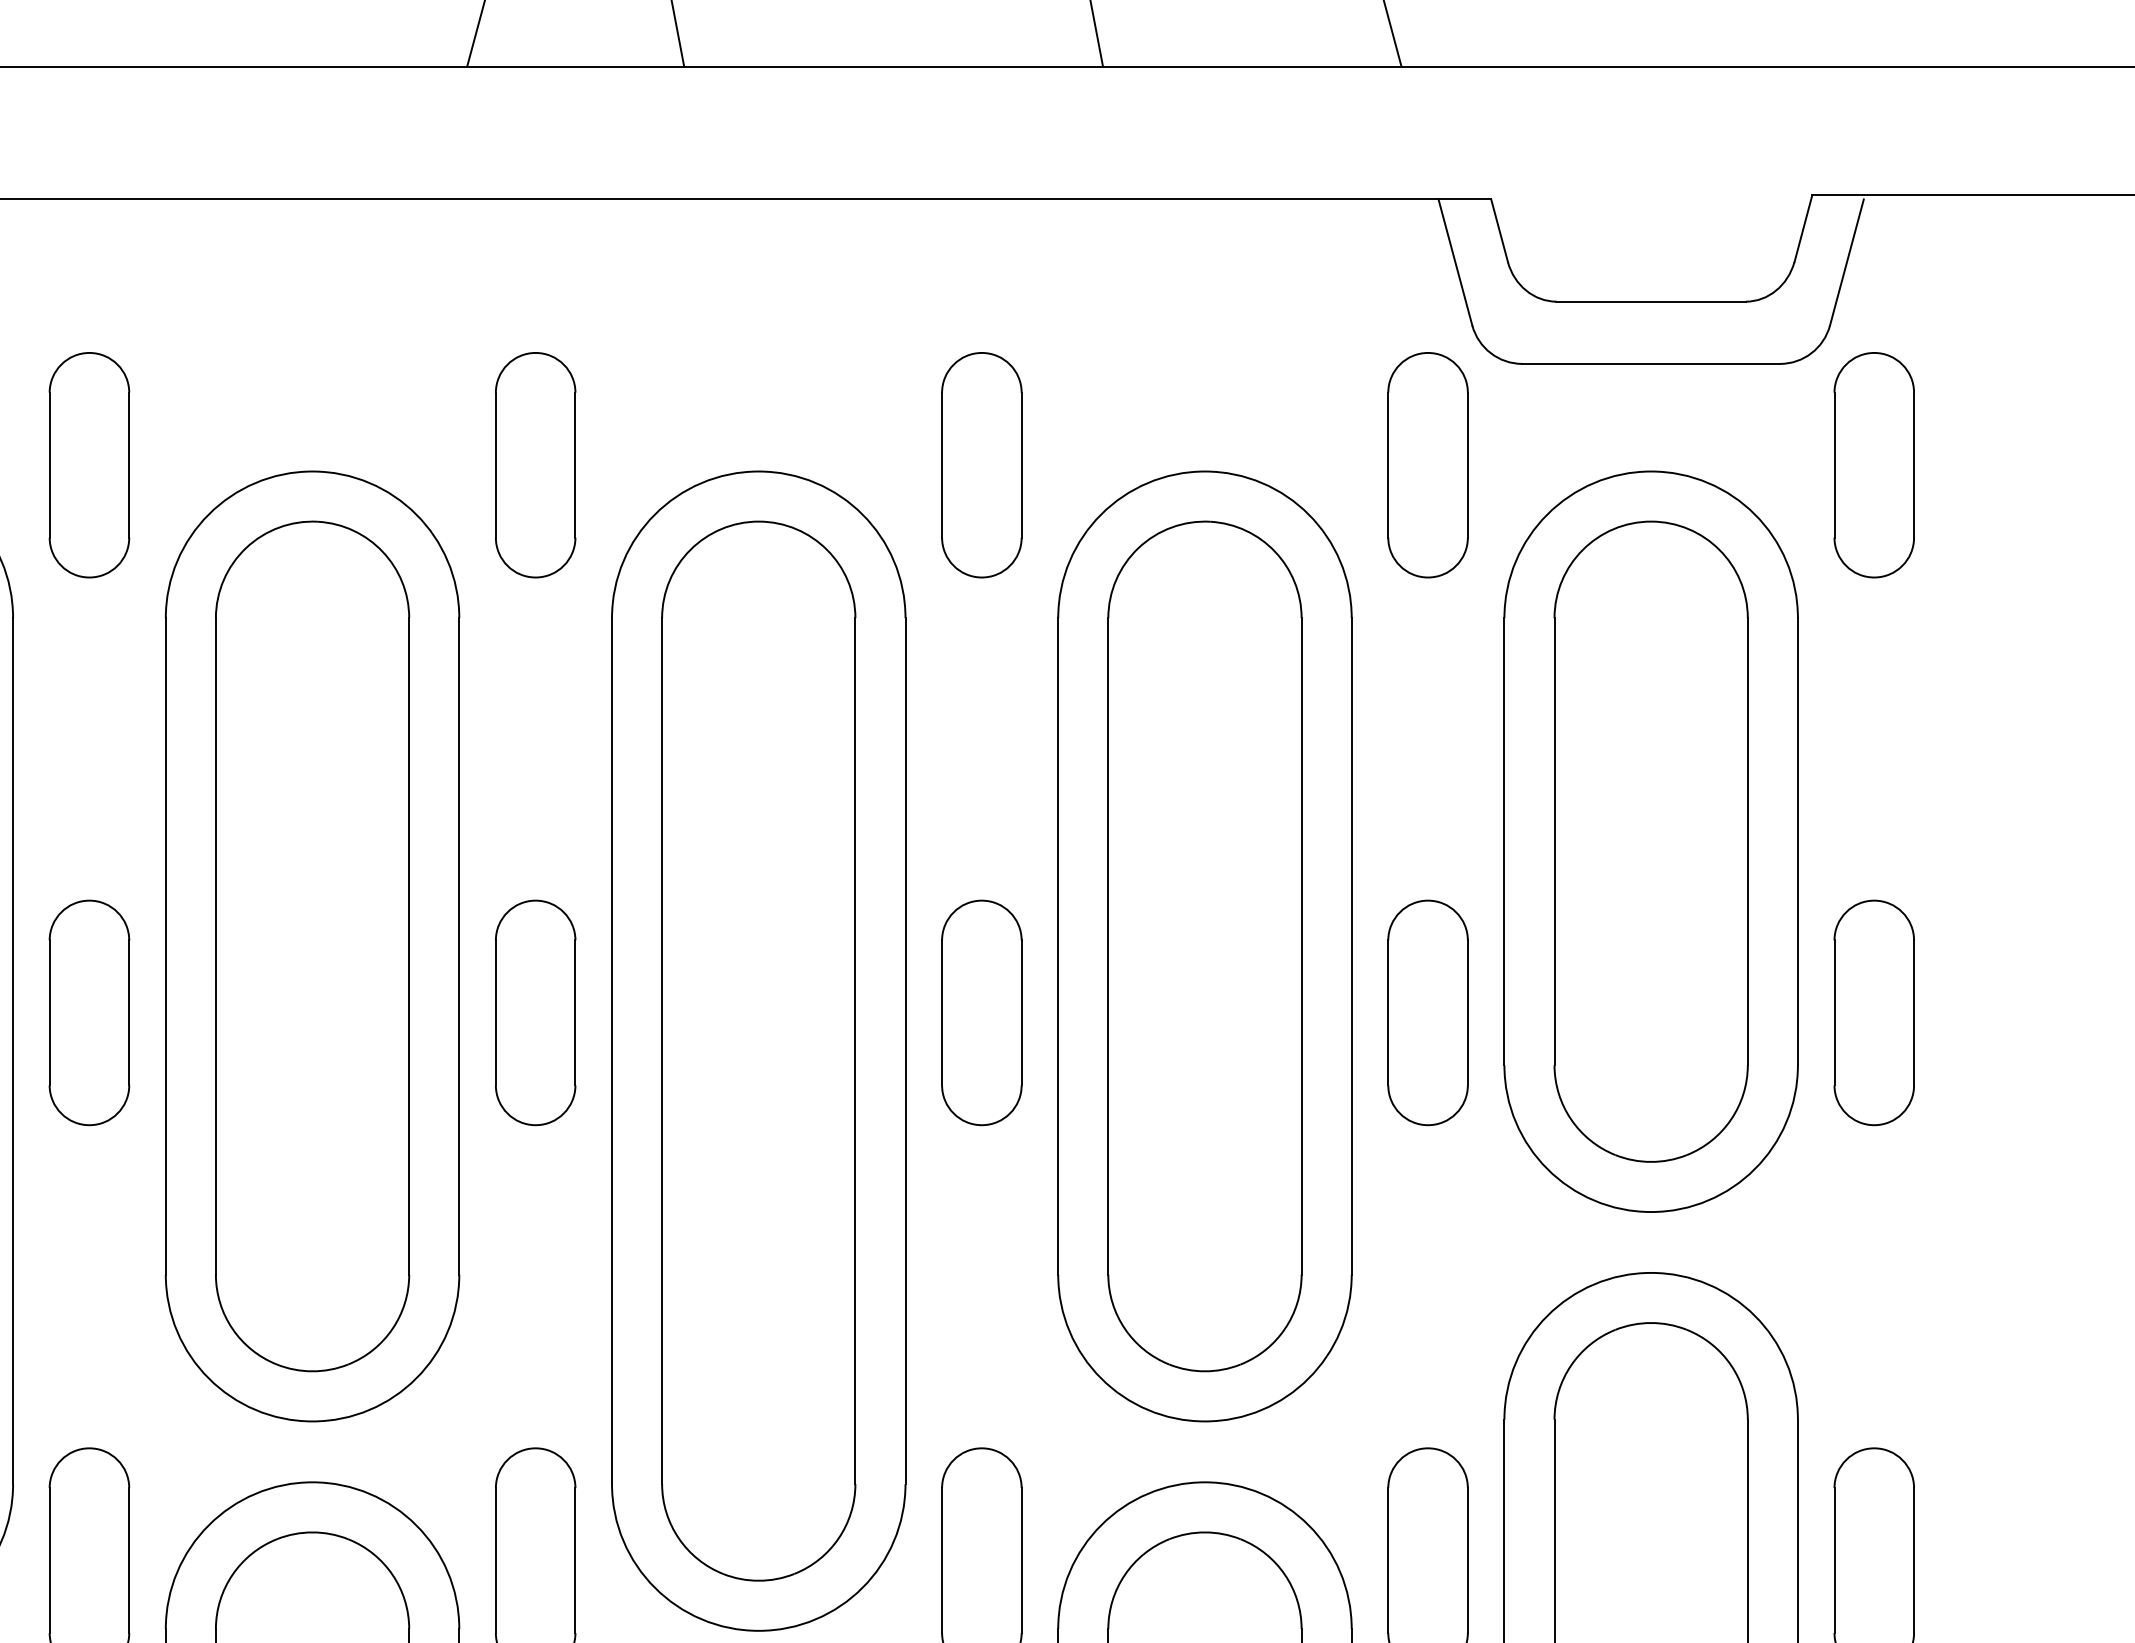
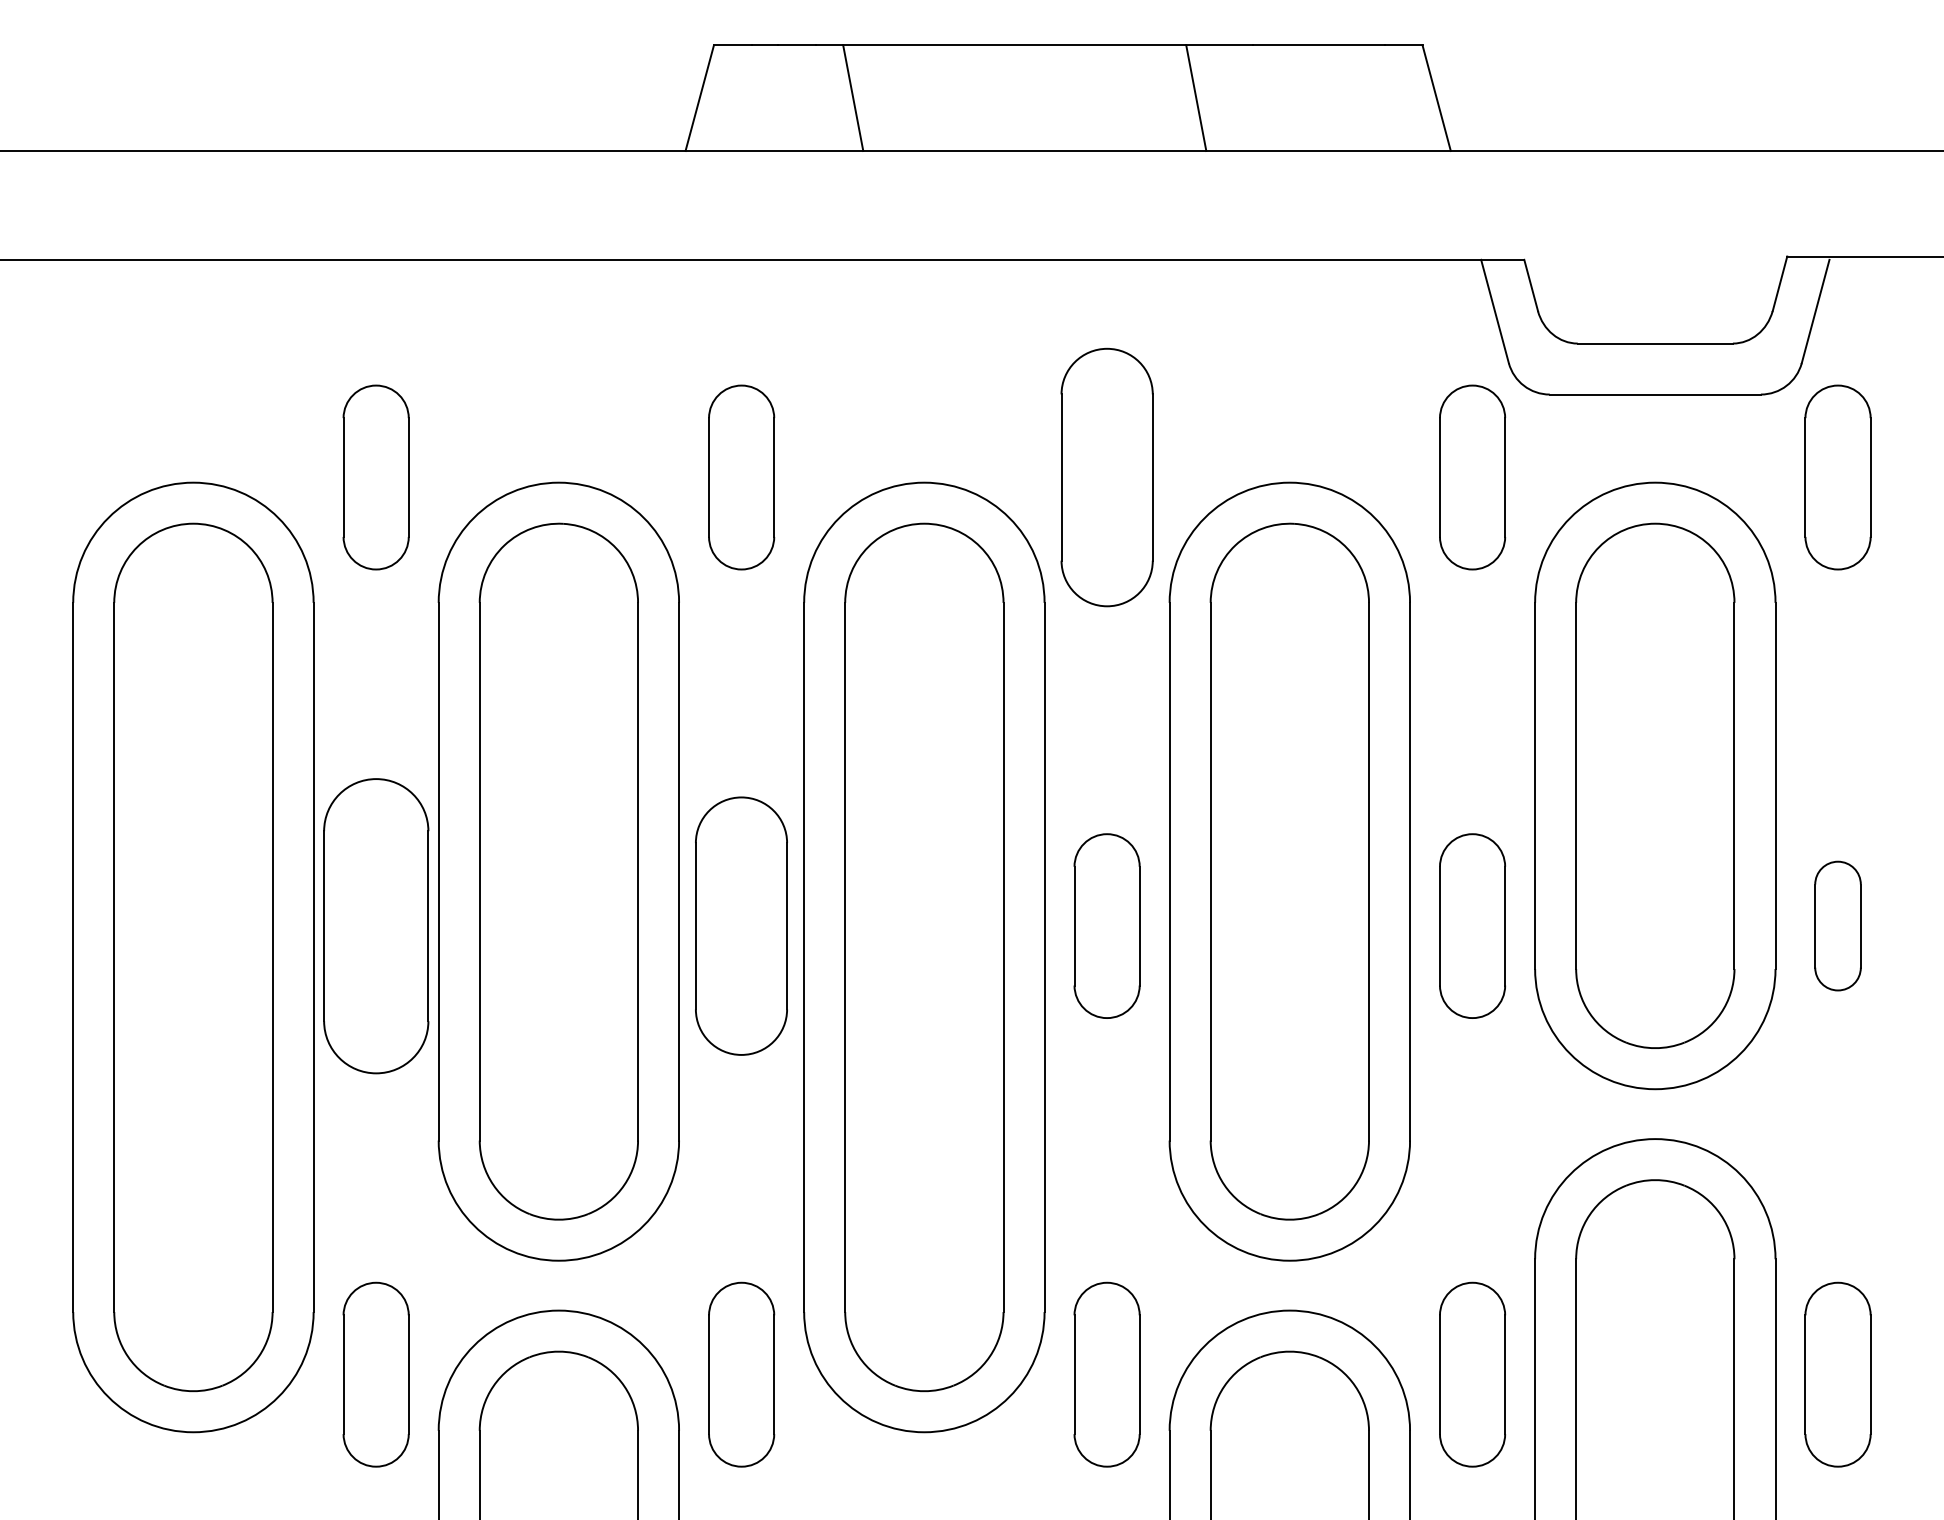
part: (981, 465) -> (1106, 477), size x1.4
part: (88, 1012) -> (375, 925), size x1.6
part: (535, 1012) -> (741, 925), size x1.4
part: (1873, 1012) -> (1837, 925), size x0.7

